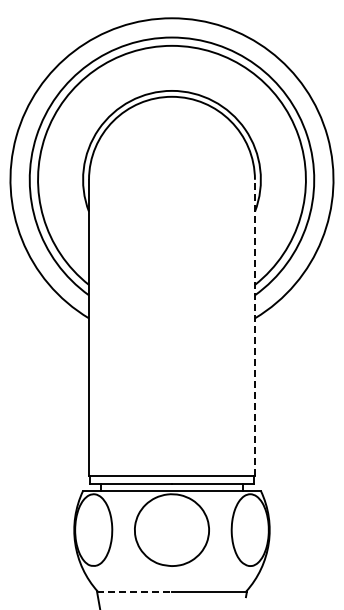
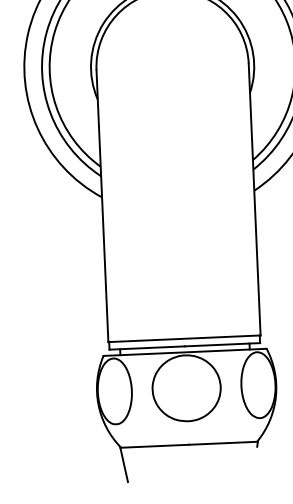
line: (254, 327) -> (254, 199), dashed -> solid
line: (135, 591) -> (155, 446), dashed -> solid

